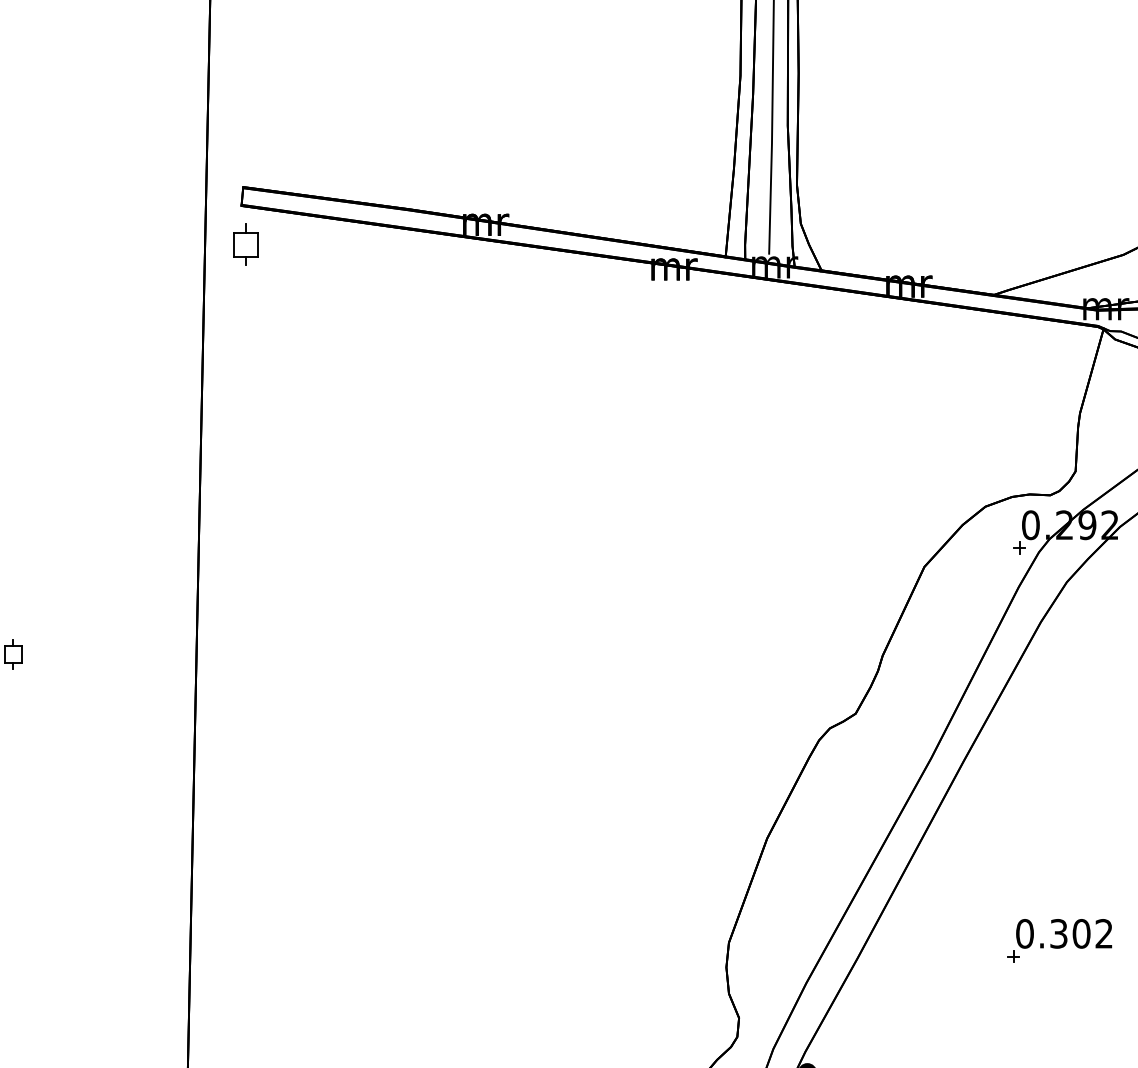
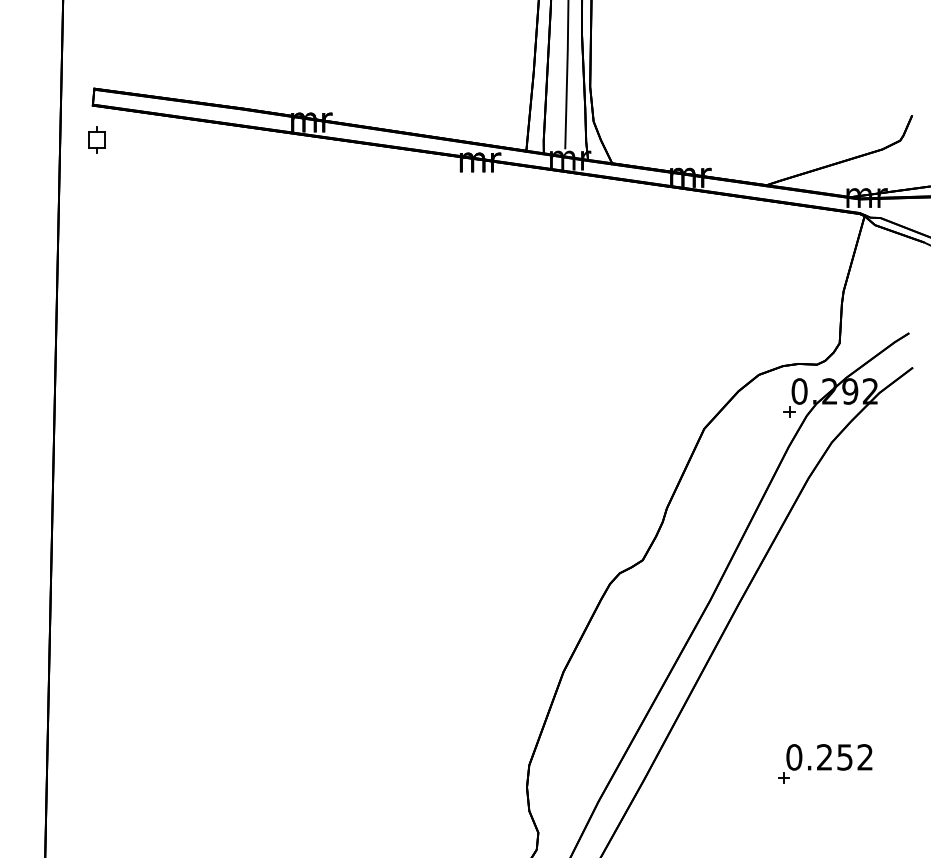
part: (246, 244) -> (97, 140), size x0.71
text: (1070, 933) -> (835, 757), 0.302 -> 0.252

